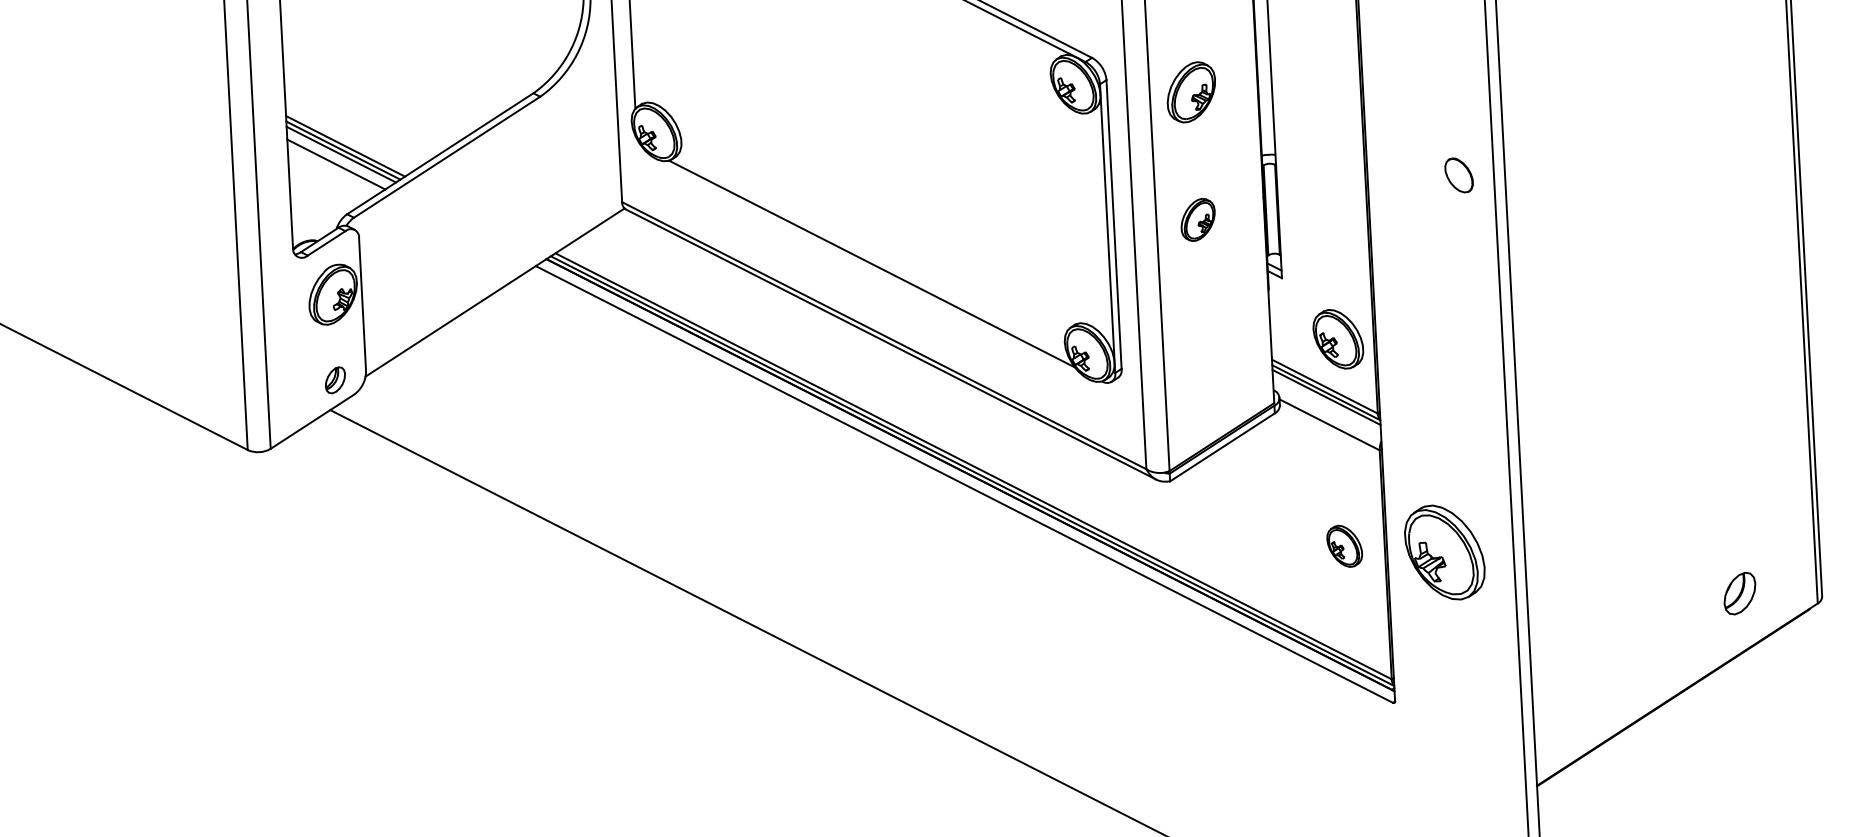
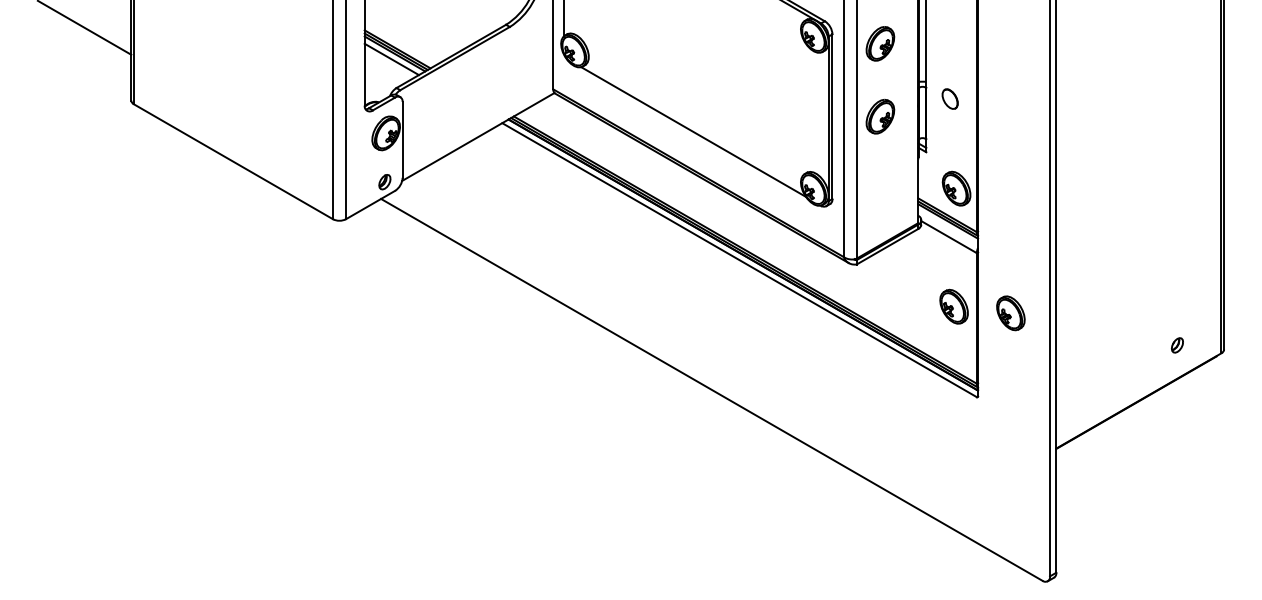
part: (1457, 174) -> (949, 98), moved
part: (1198, 219) -> (880, 116), size x1.43
part: (1343, 546) -> (953, 306), size x1.43
part: (1444, 553) -> (1010, 313), size x0.62
part: (1740, 593) -> (1177, 345), size x0.62

